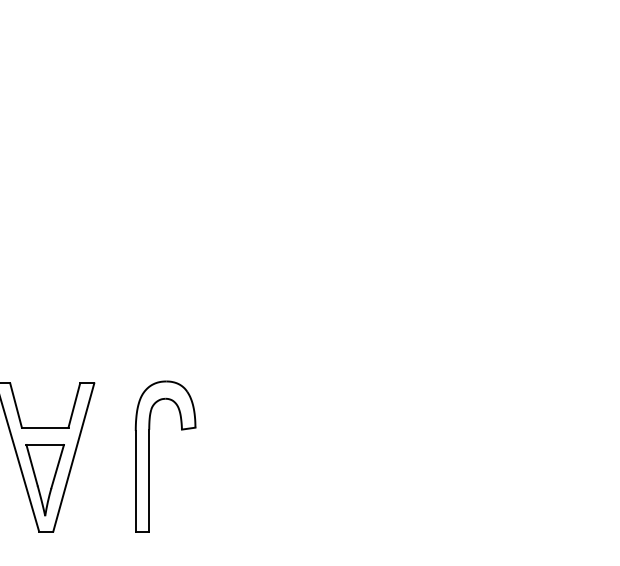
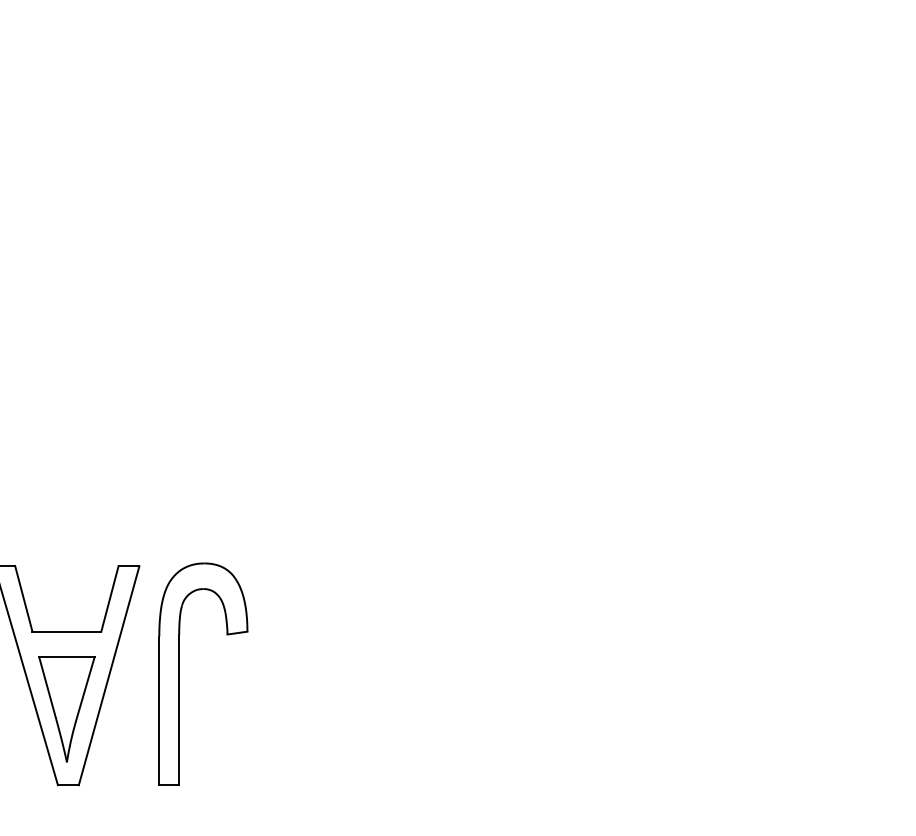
part: (149, 456) -> (179, 674), moved

